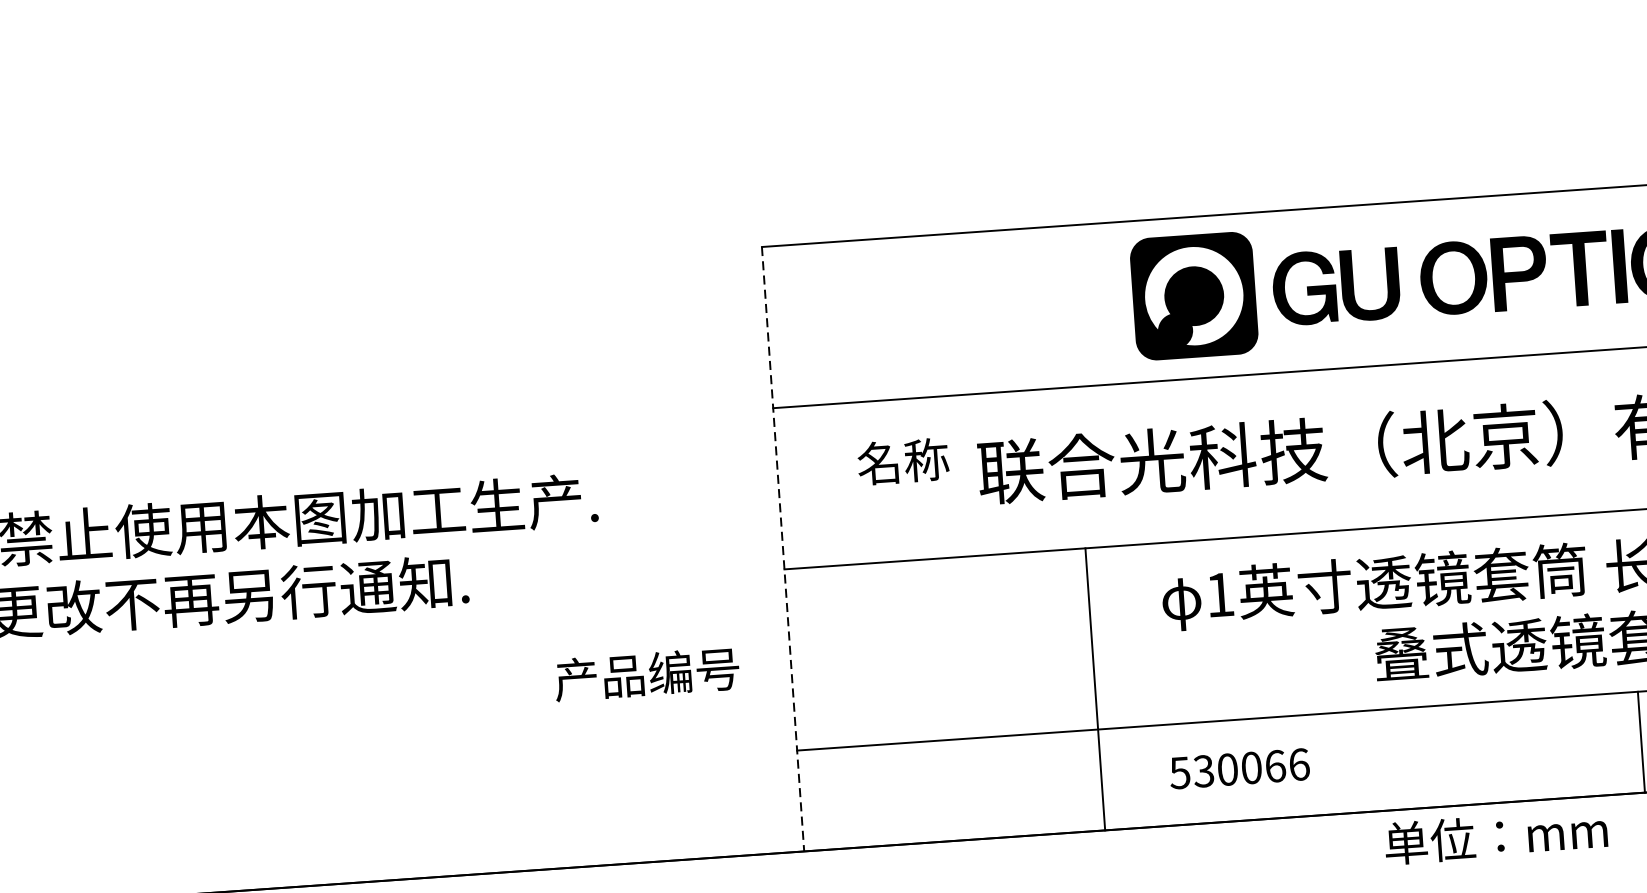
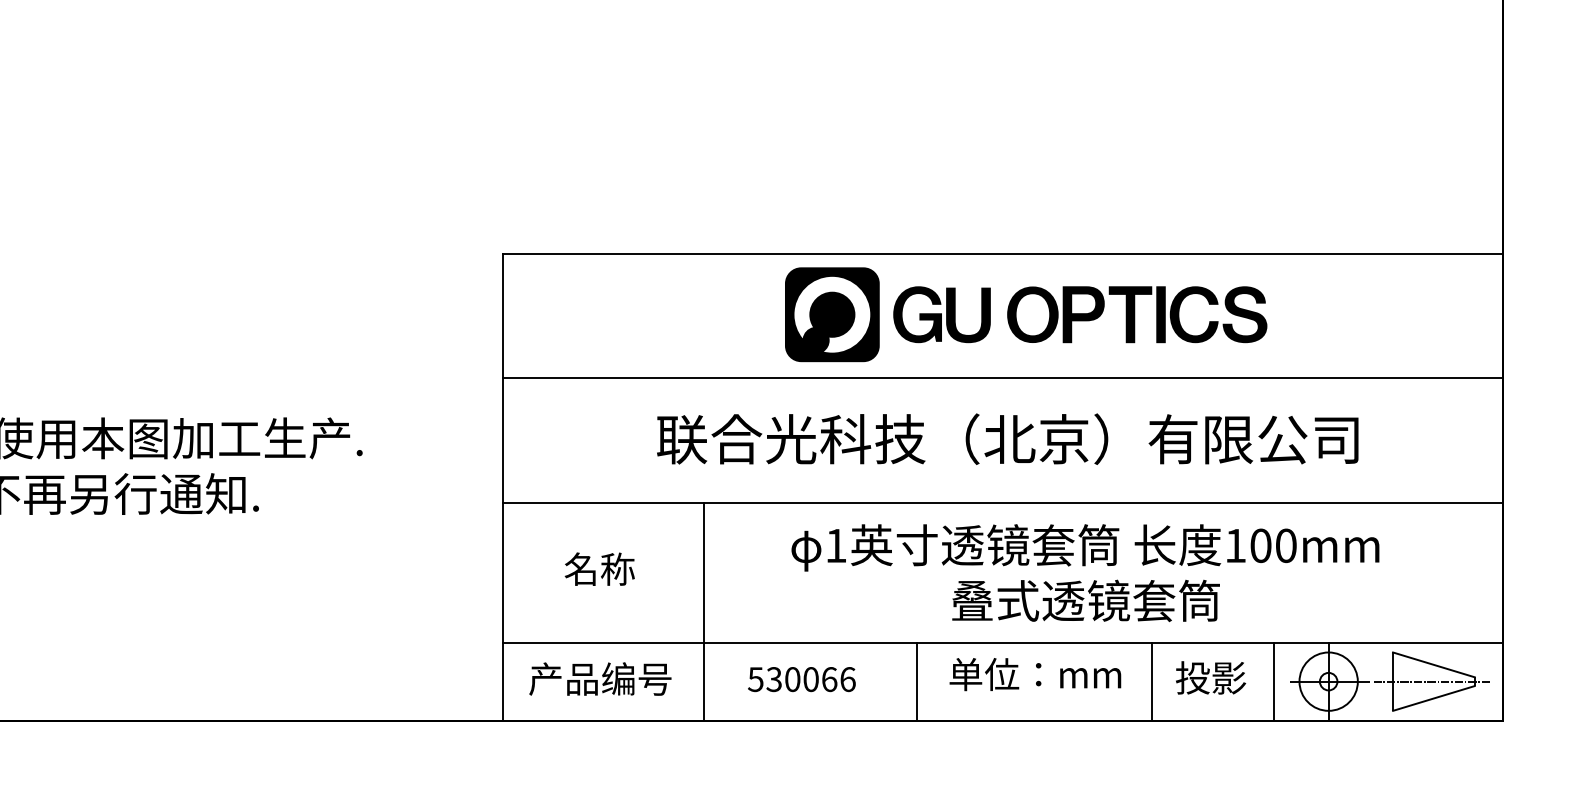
text: (902, 460) -> (599, 568), moved
line: (782, 549) -> (502, 487), dashed -> solid
text: (647, 673) -> (600, 678), moved
line: (1095, 689) -> (704, 611), moved
line: (1336, 763) -> (916, 681), added
text: (1239, 768) -> (801, 679), moved
text: (1496, 836) -> (1035, 674), moved

